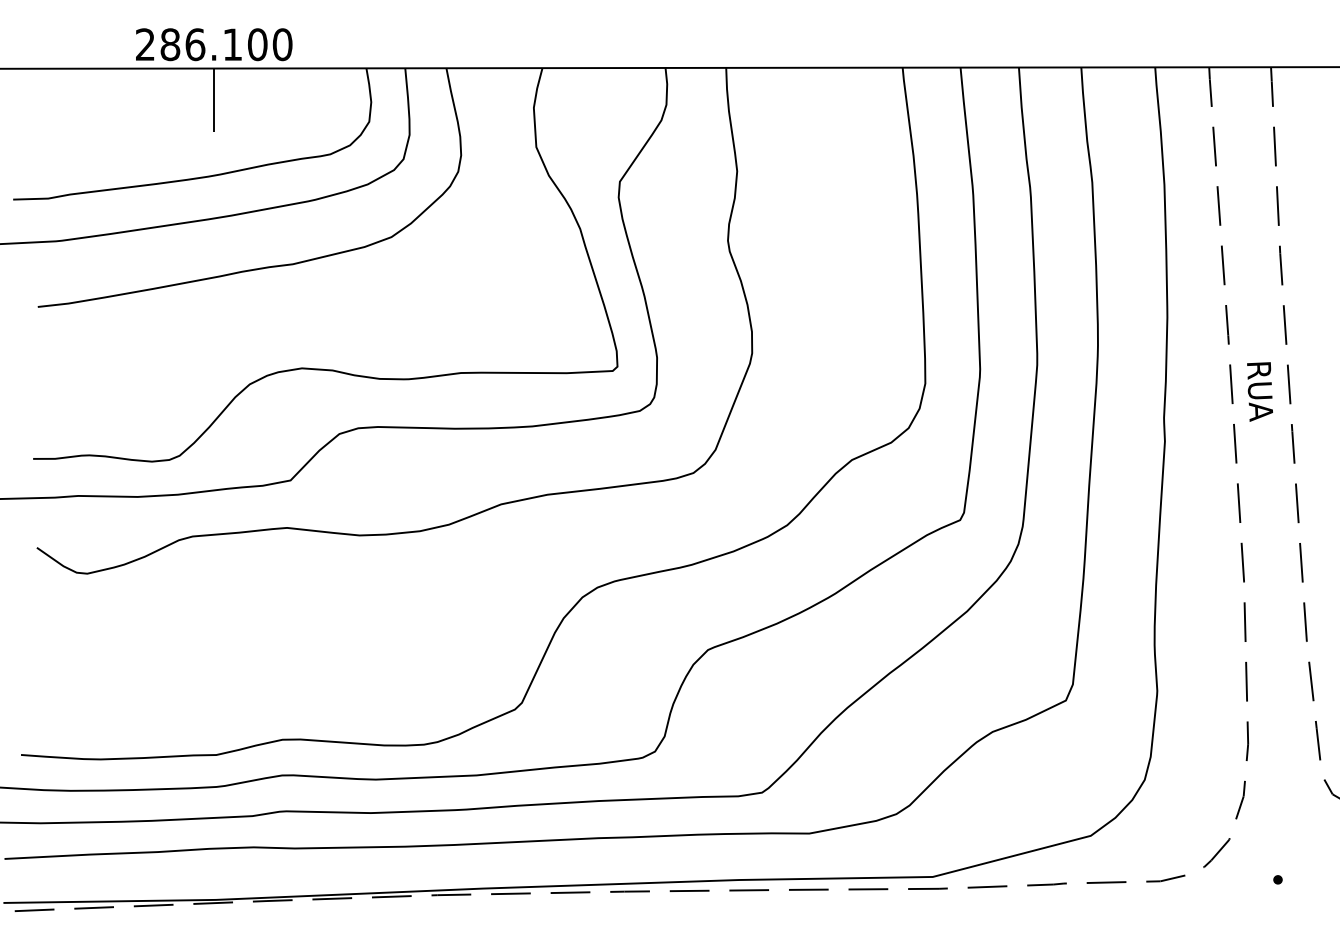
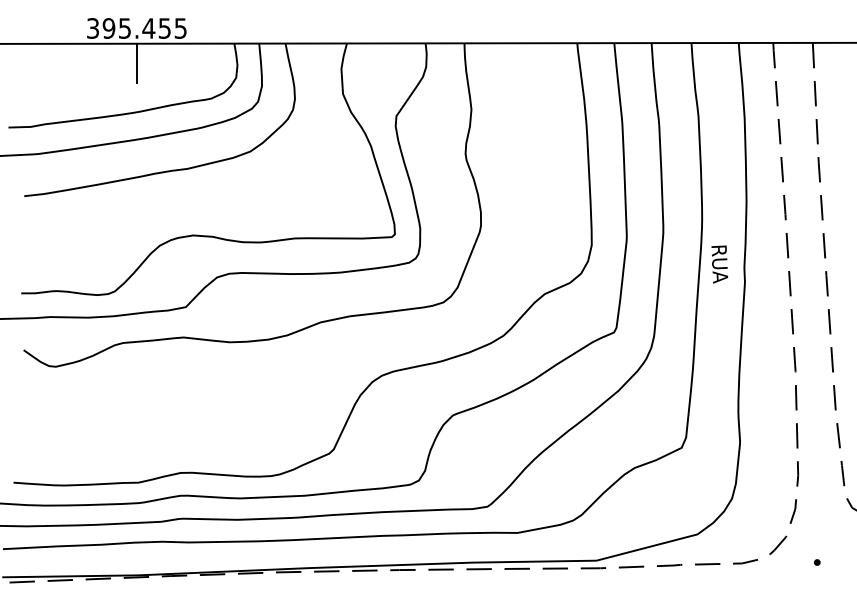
text: (214, 44) -> (137, 28), 286.100 -> 395.455
text: (1259, 391) -> (719, 264), moved

